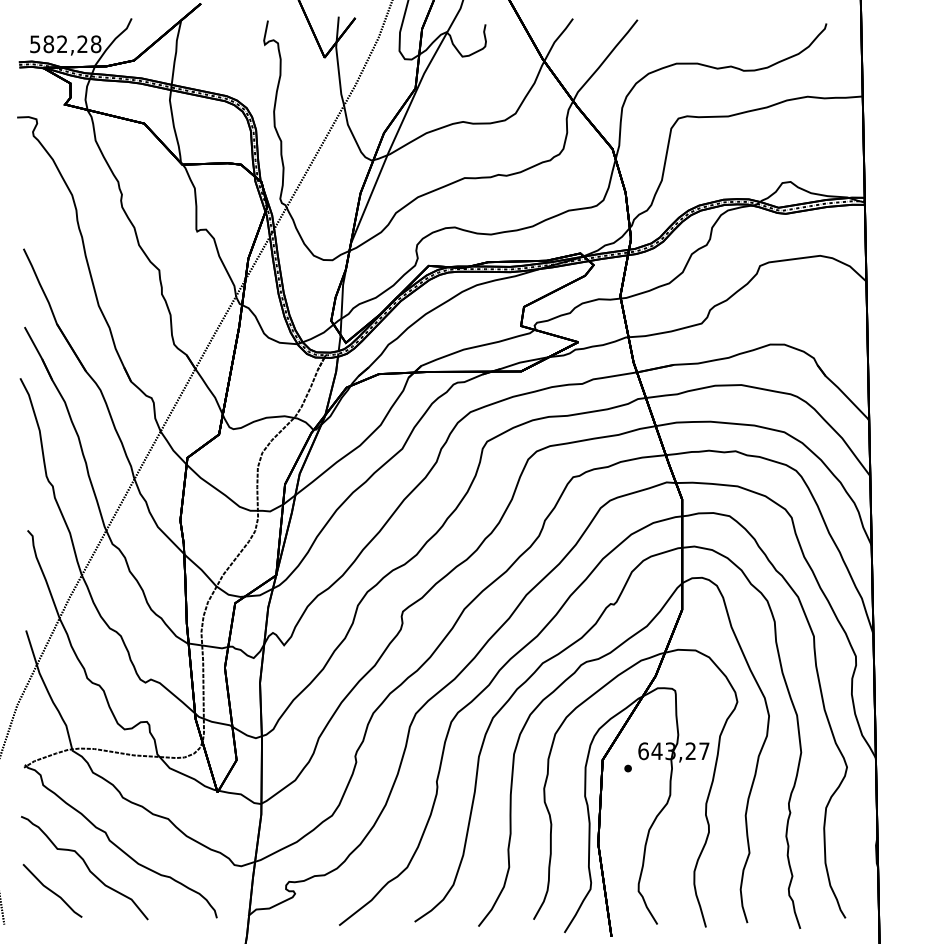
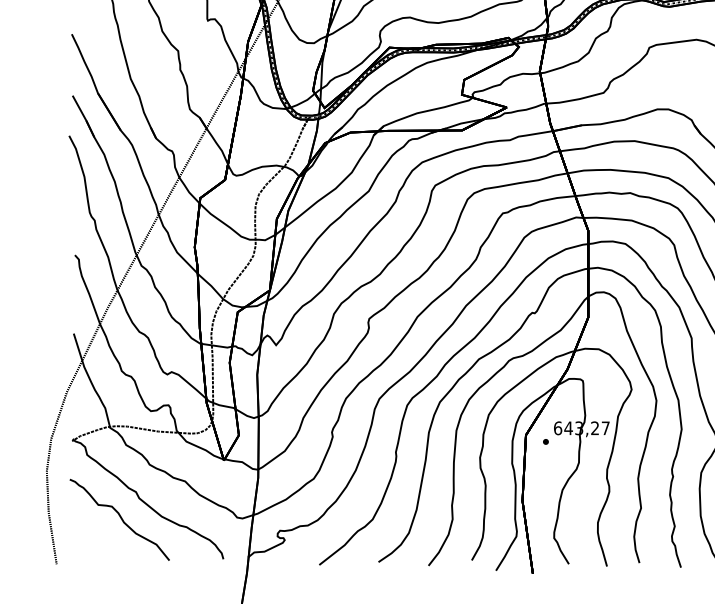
line: (52, 890) -> (94, 537), removed

